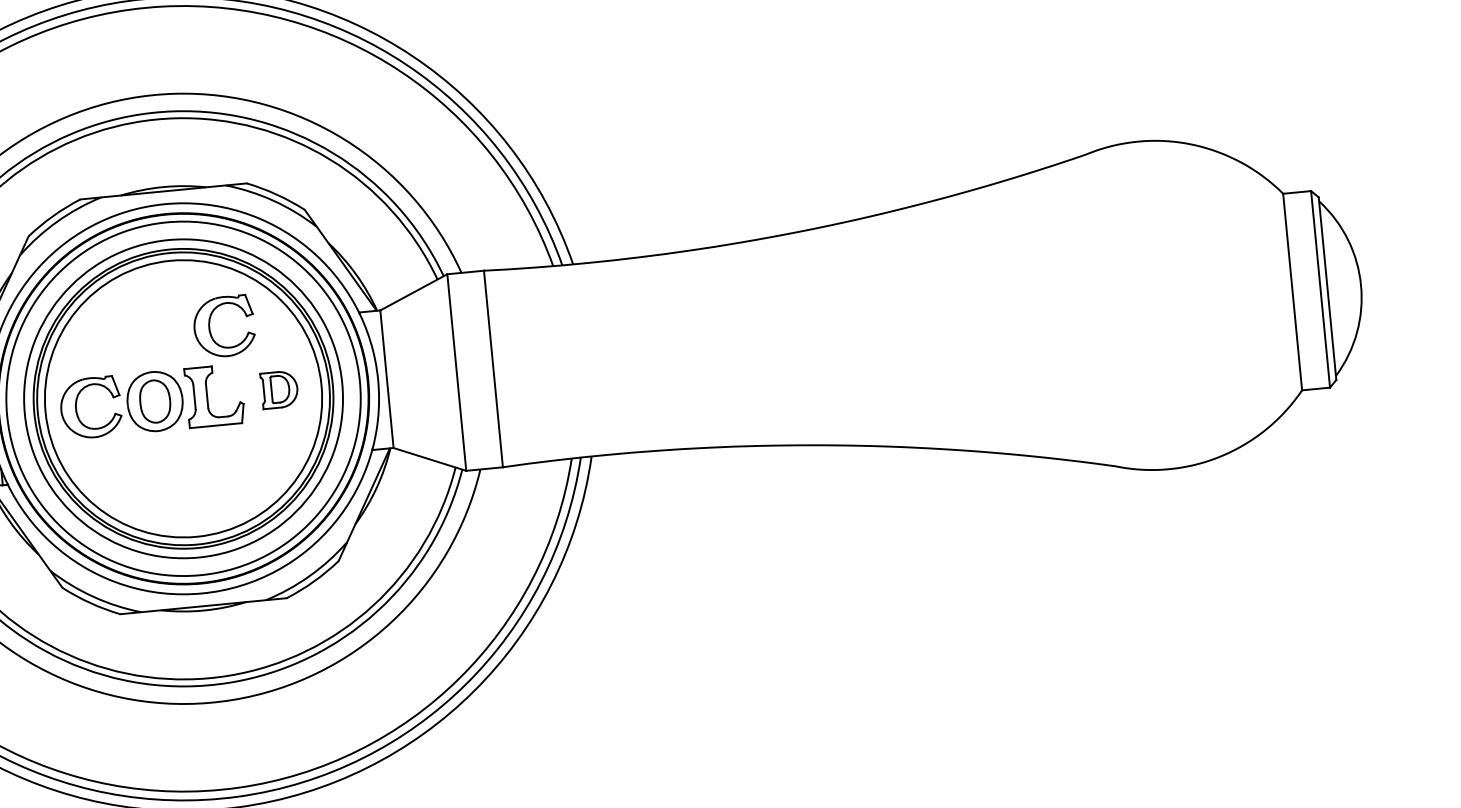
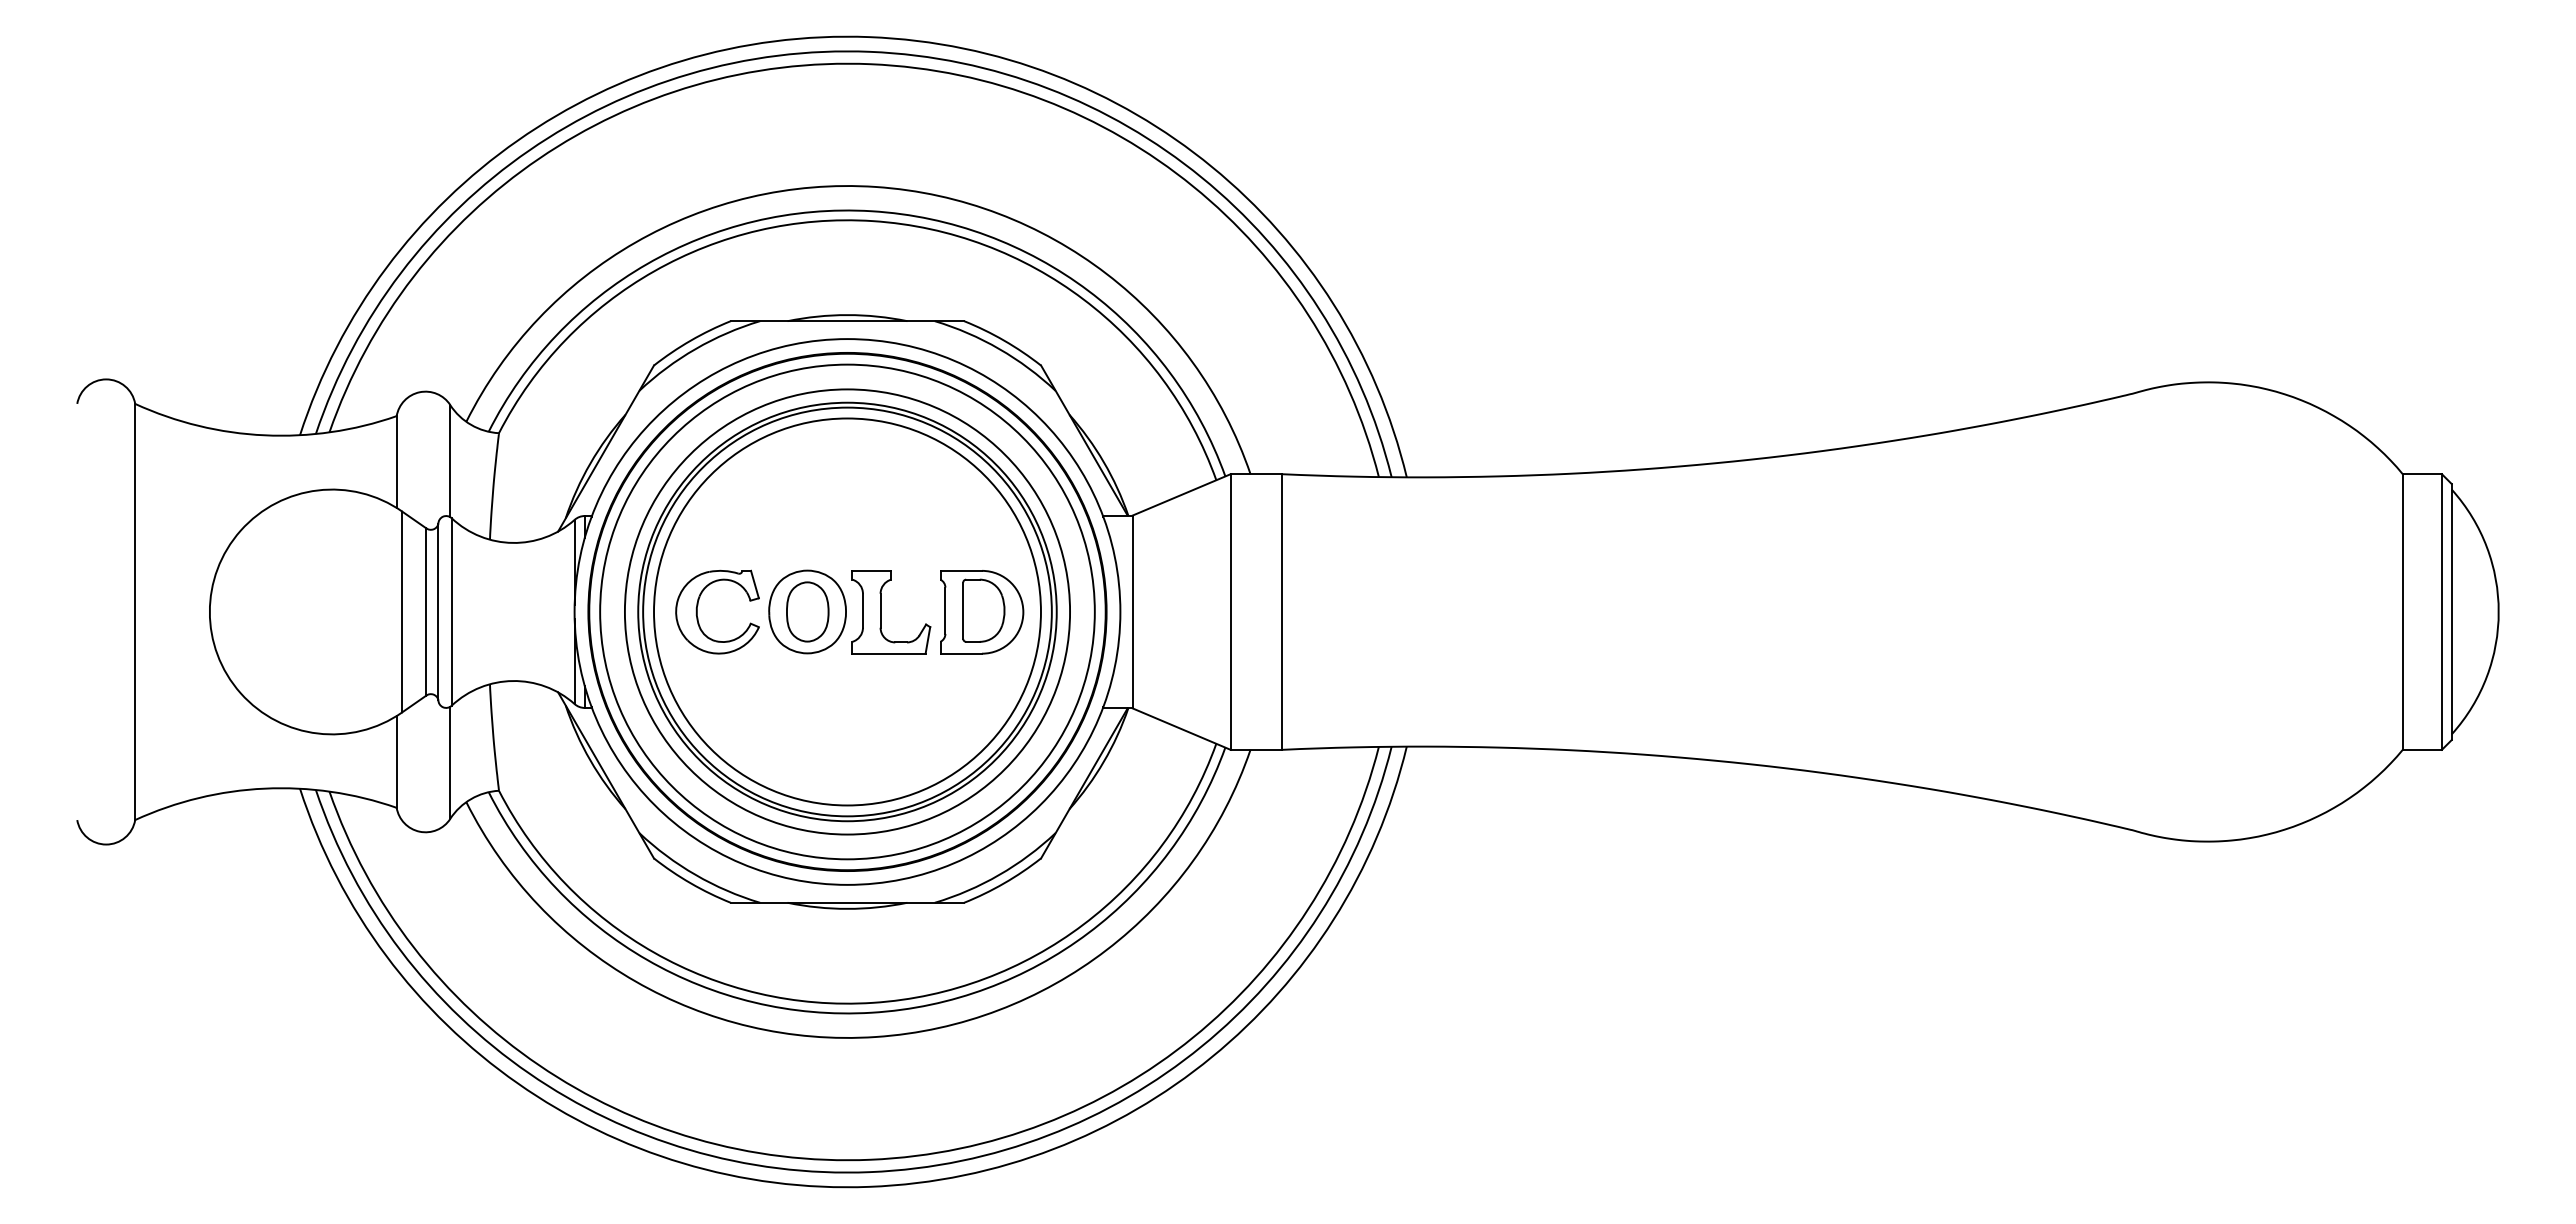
part: (210, 323) -> (894, 510), removed
part: (279, 389) -> (982, 612), size x1.67

